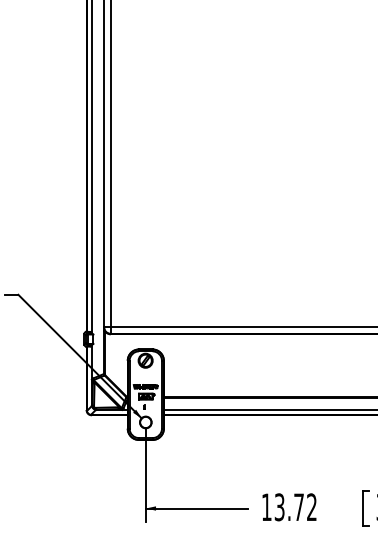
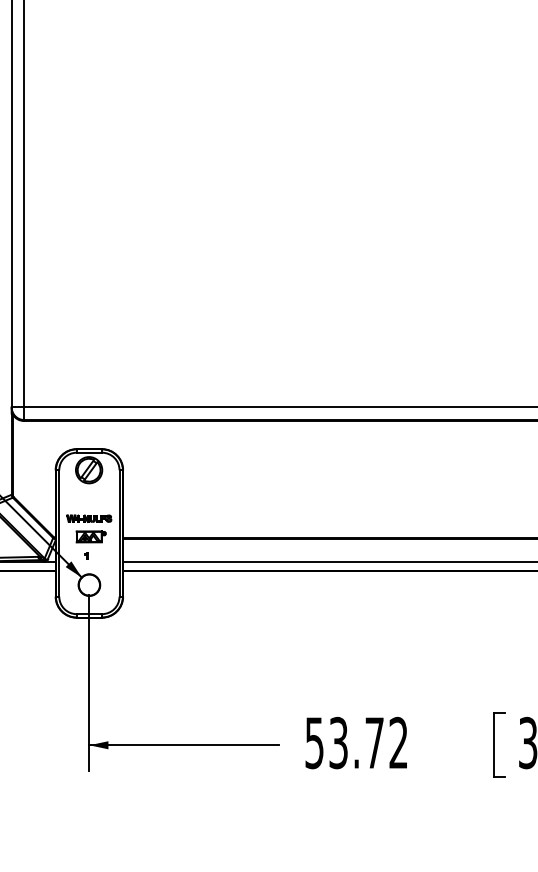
text: (266, 507) -> (314, 743), 13.72 -> 53.72

